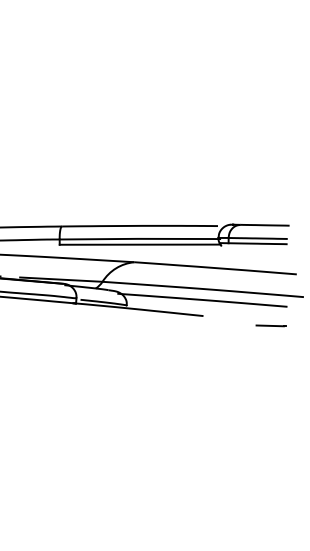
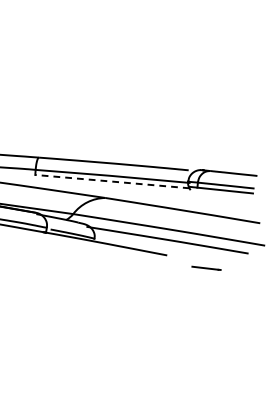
line: (139, 244) -> (111, 181), solid -> dashed
line: (270, 325) -> (205, 267), moved

